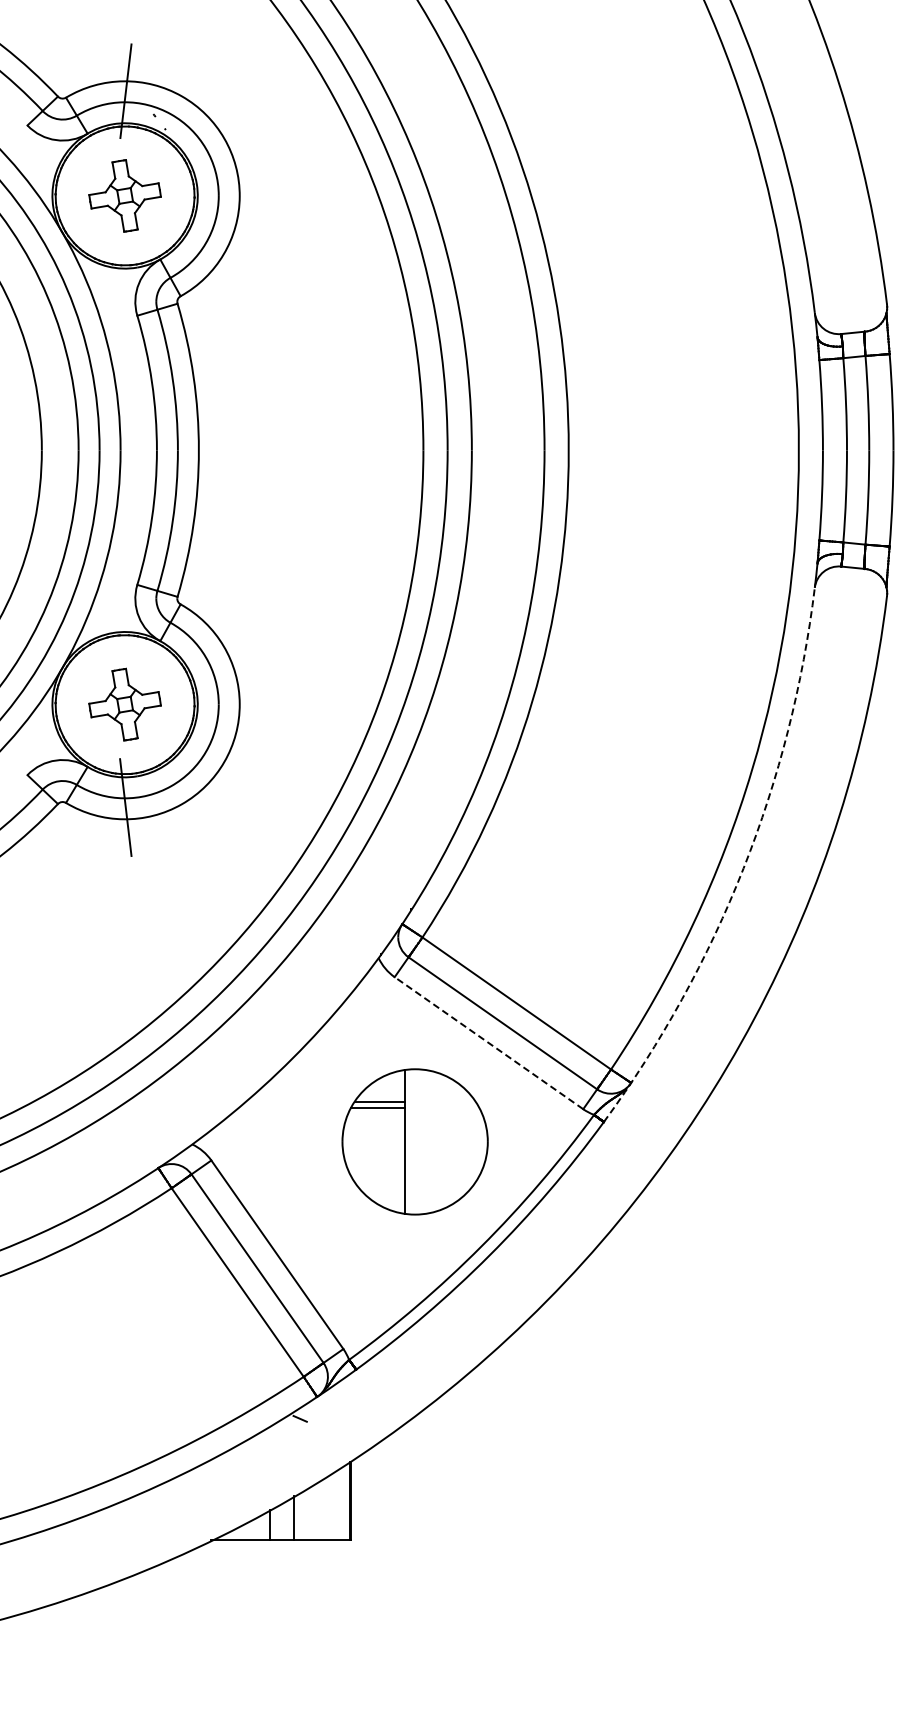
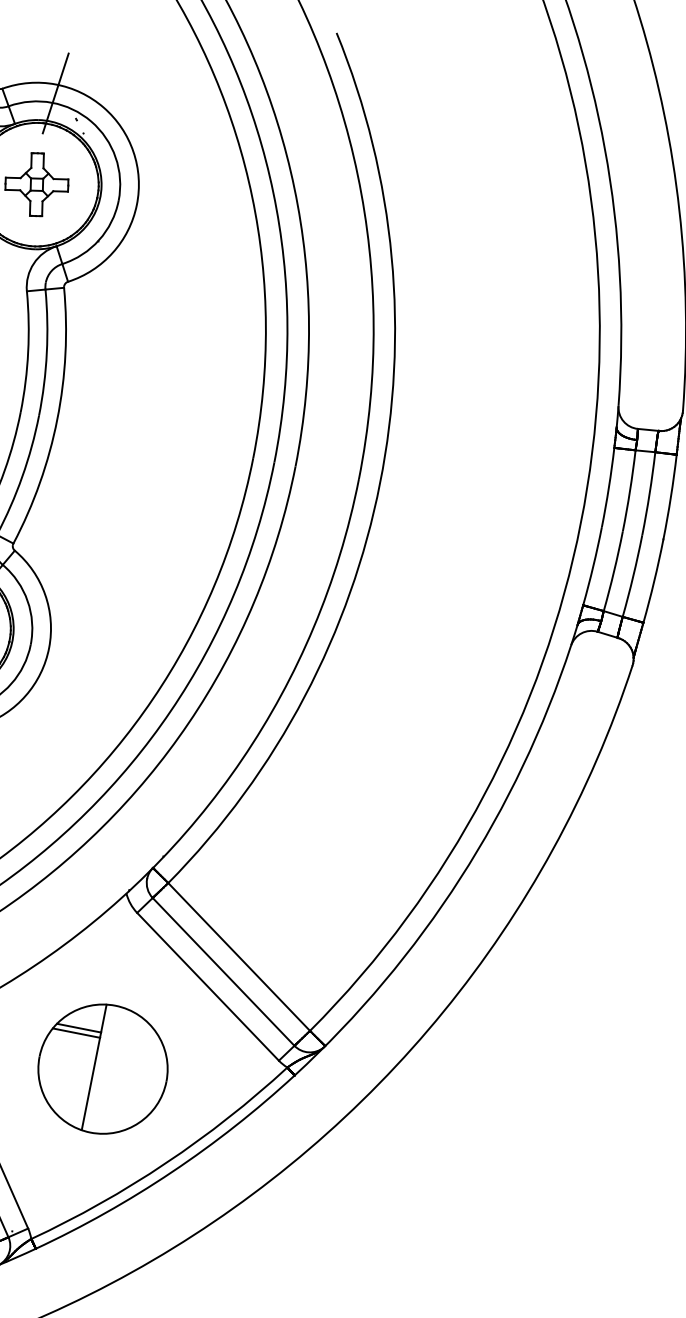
arc: (743, 868) -> (460, 878), dashed -> solid
line: (488, 1042) -> (207, 986), dashed -> solid
part: (414, 1141) -> (102, 1068), moved

